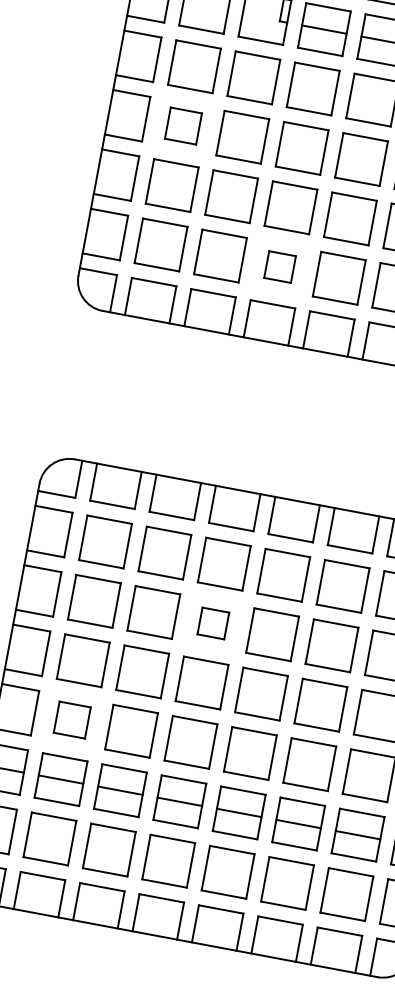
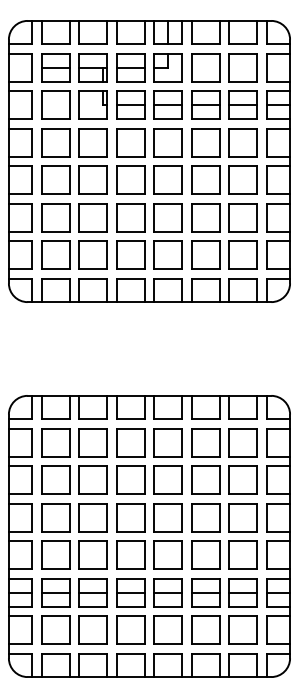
part: (183, 124) -> (55, 179), size x1.43
part: (279, 265) -> (130, 254), size x1.67
part: (213, 622) -> (130, 479), size x1.67
part: (71, 718) -> (55, 554), size x1.43

